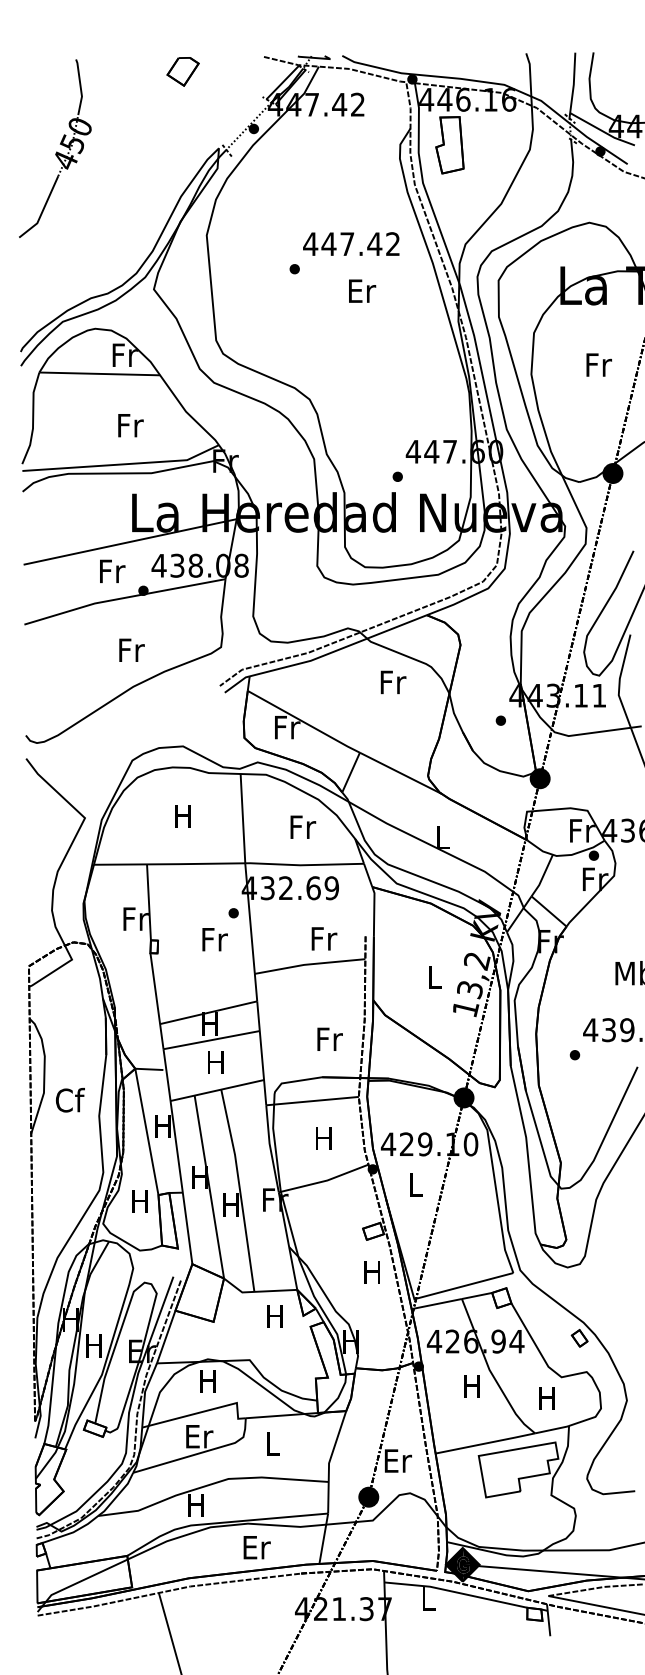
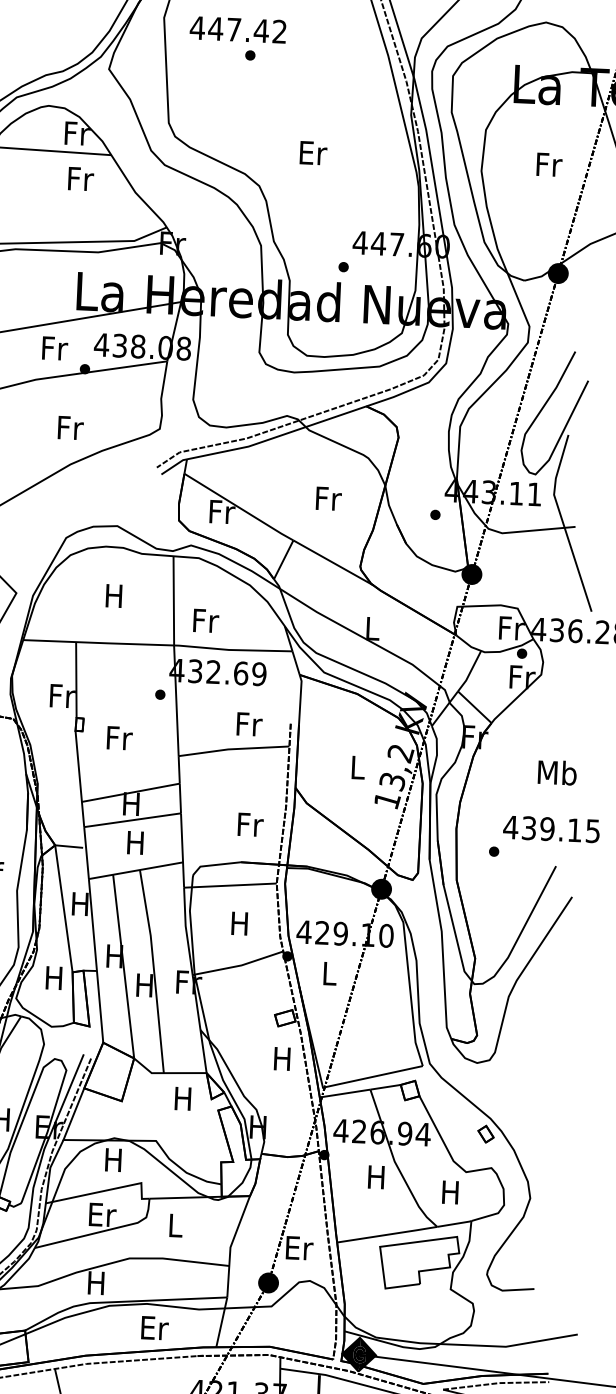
text: (351, 243) -> (238, 29), moved
text: (362, 290) -> (313, 152), moved
text: (130, 425) -> (80, 178), moved
text: (393, 682) -> (328, 498), moved
text: (303, 826) -> (206, 620), moved
text: (214, 939) -> (119, 738), moved

